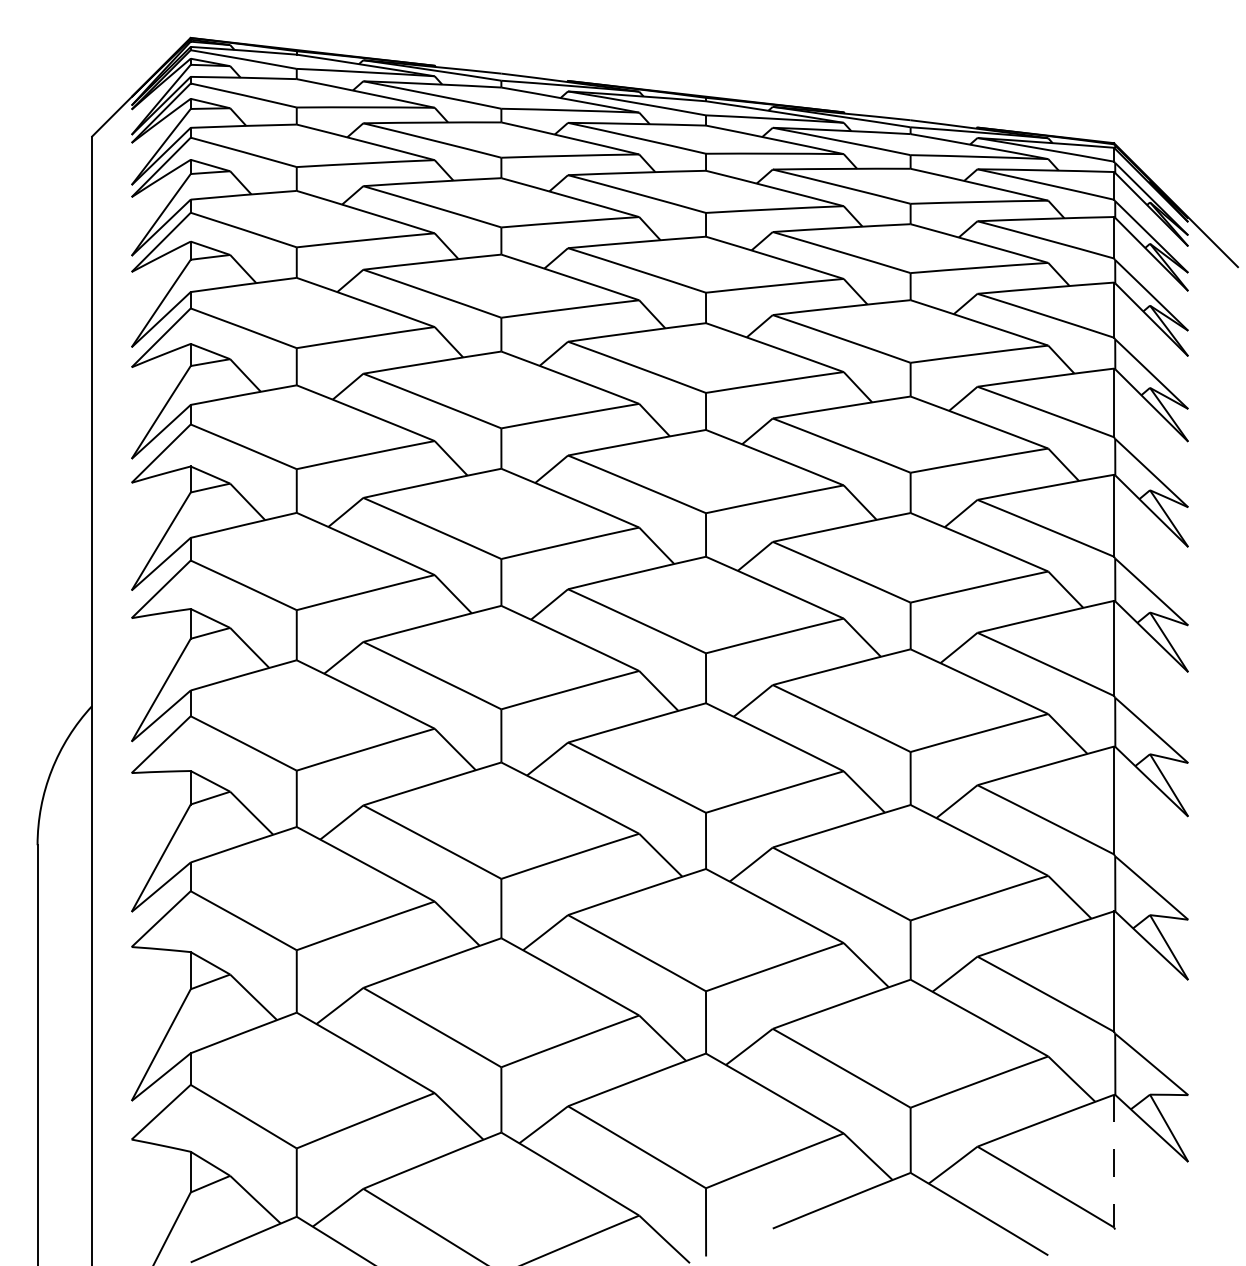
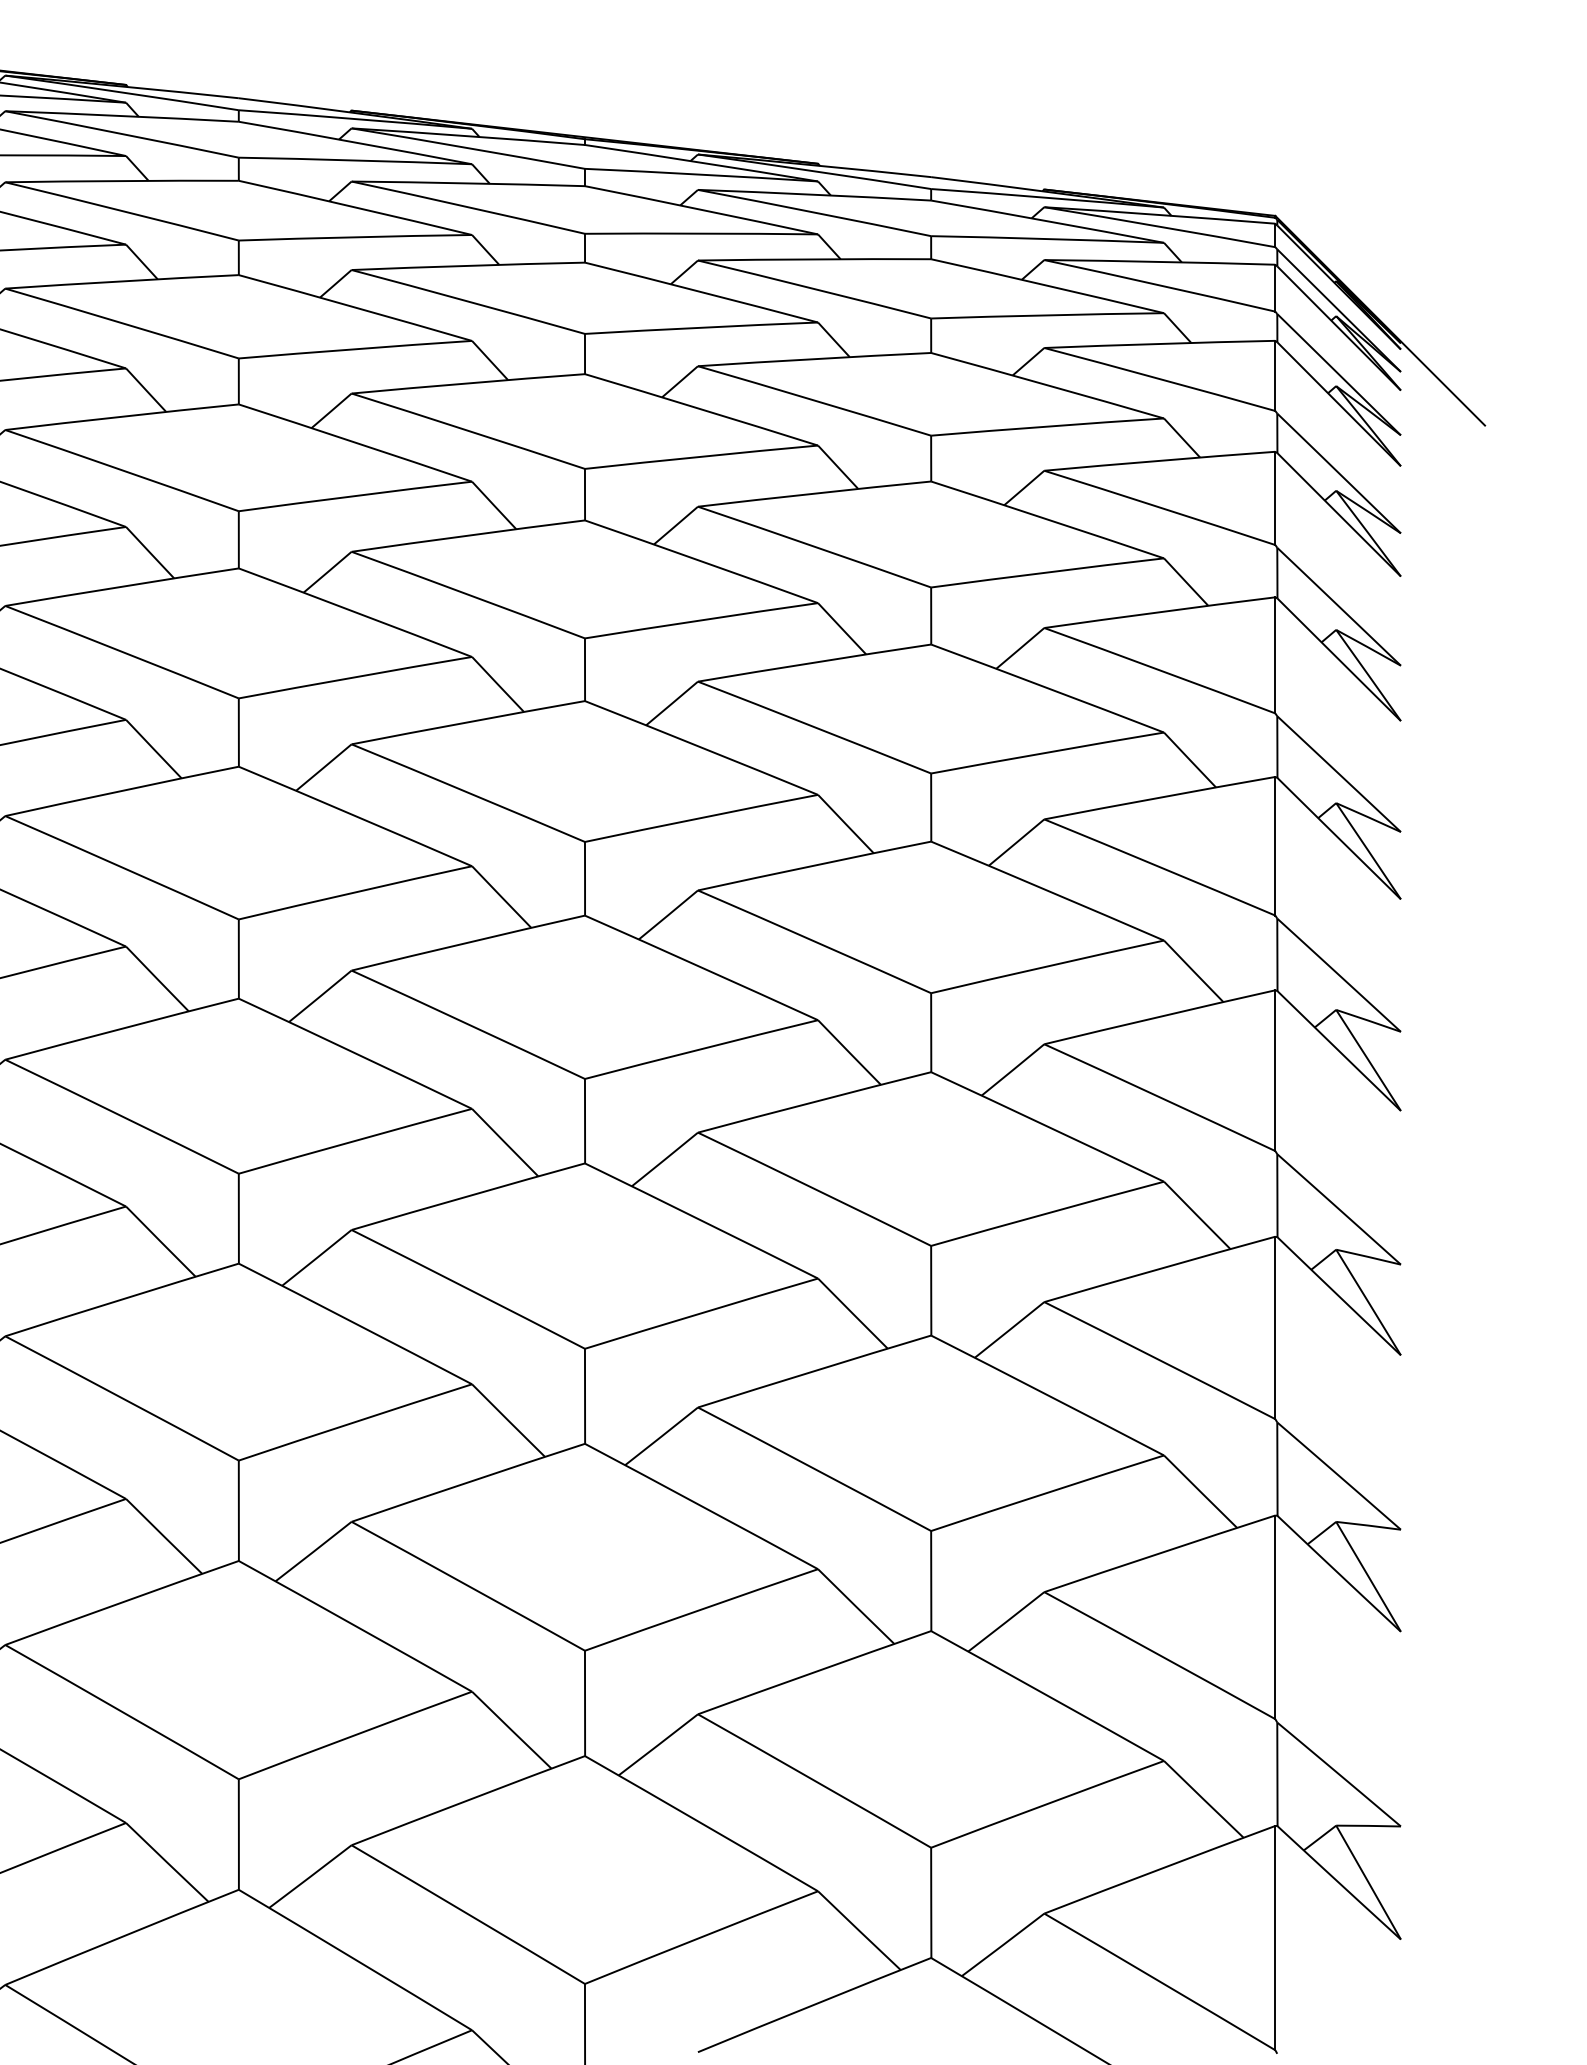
line: (1114, 1161) -> (1276, 1938), dashed -> solid

